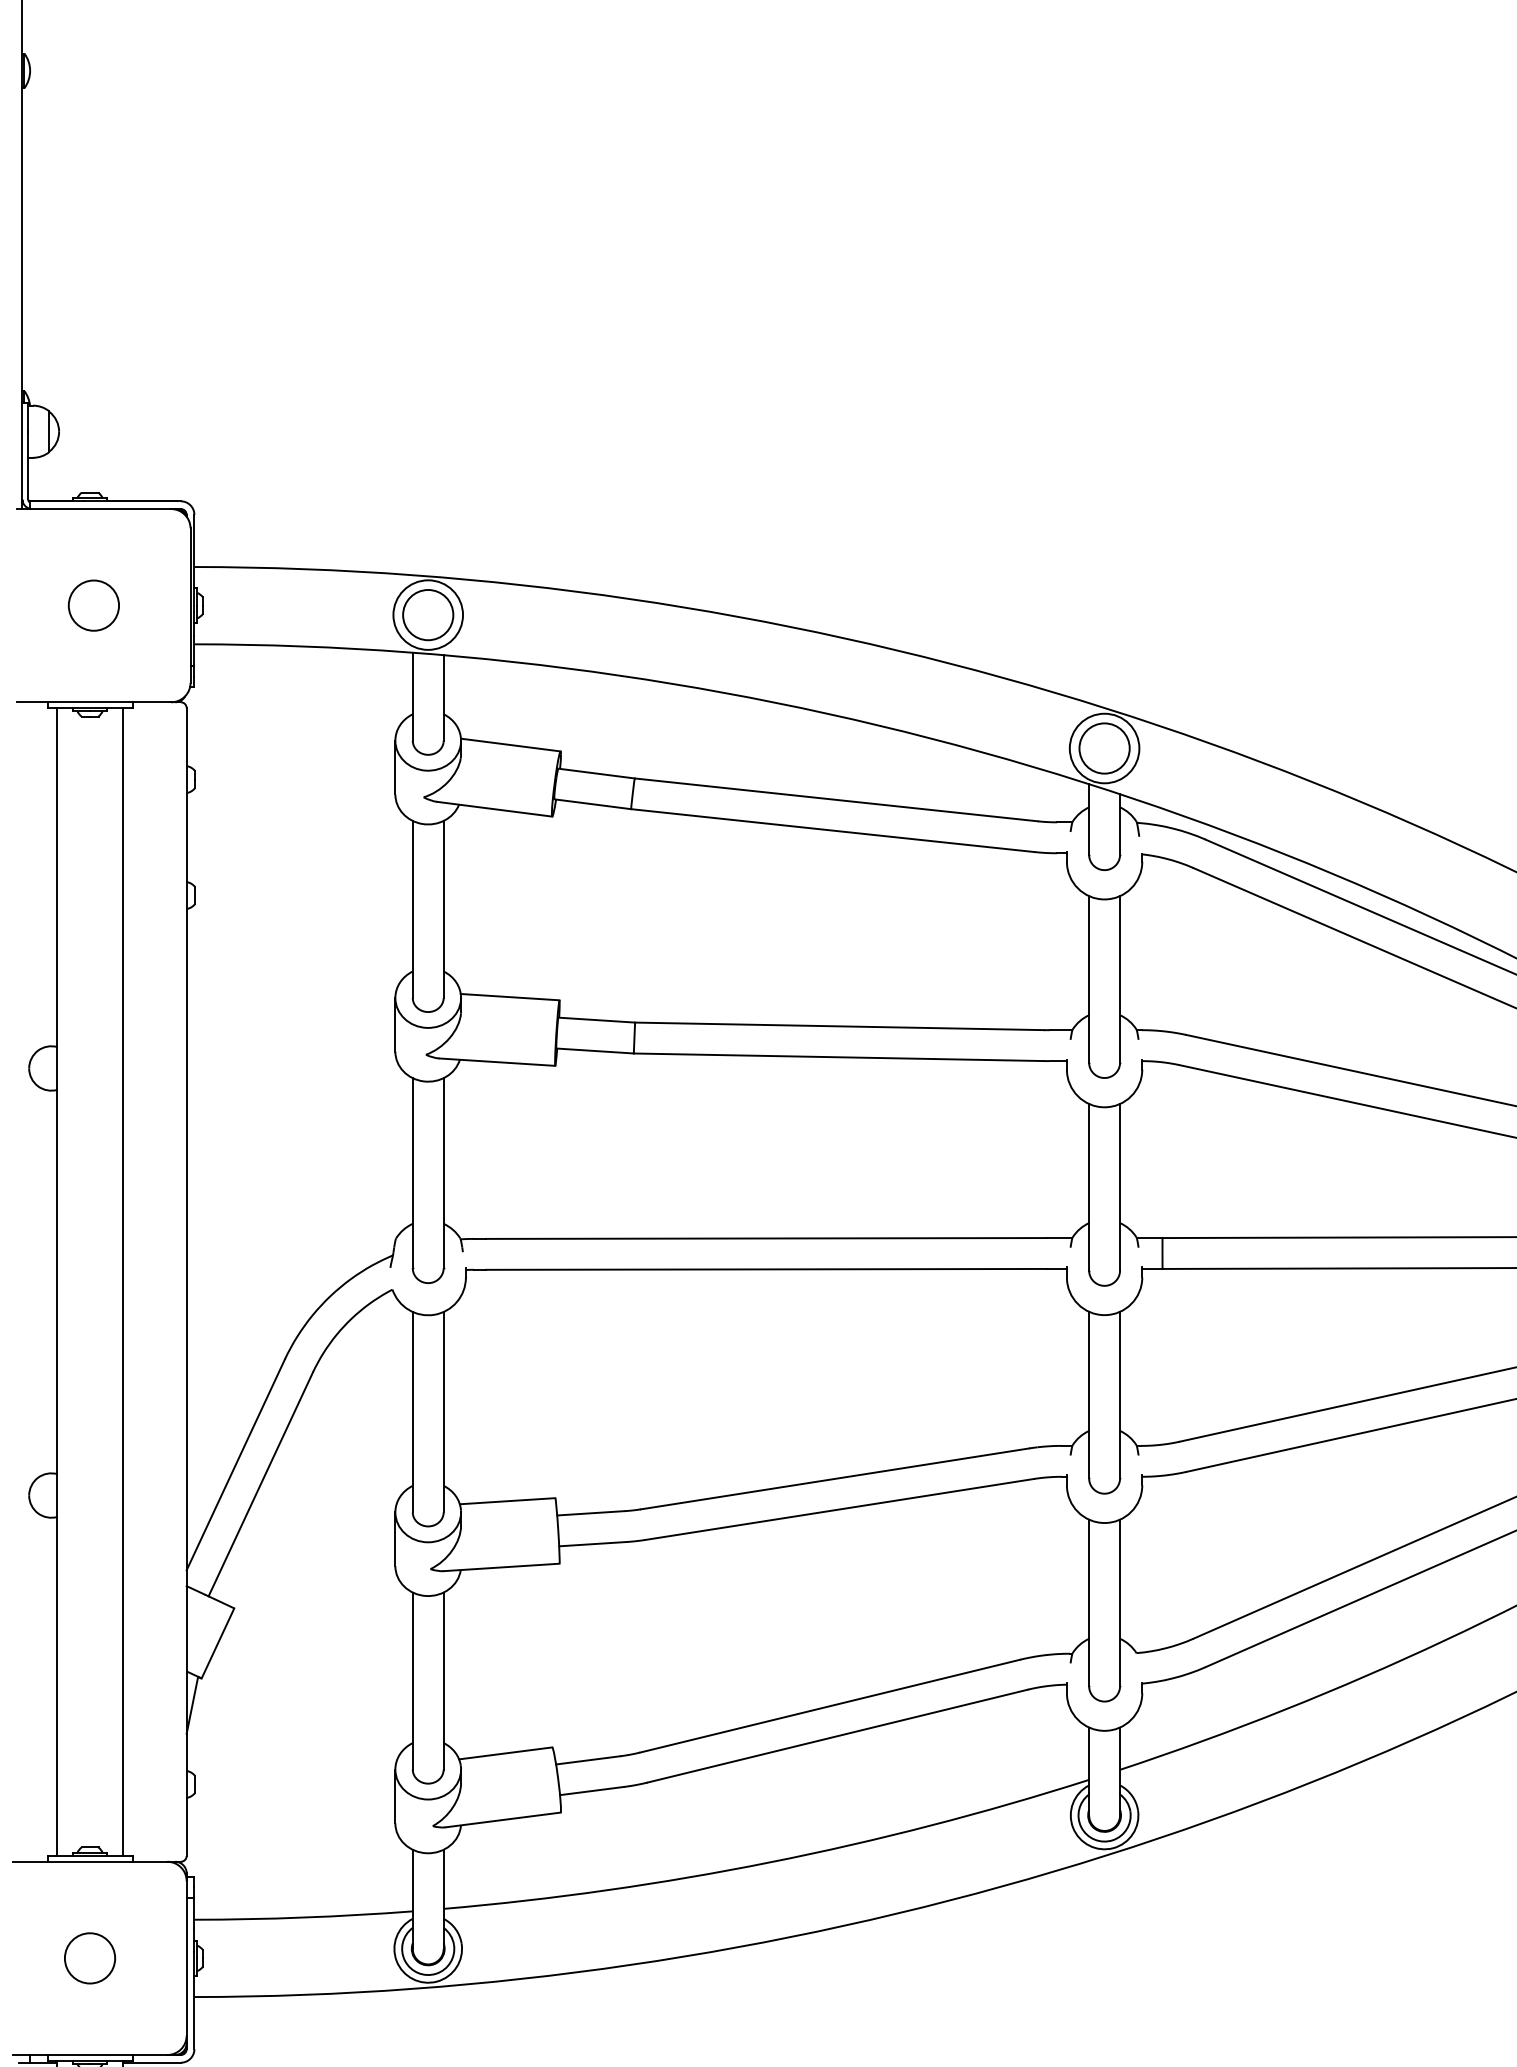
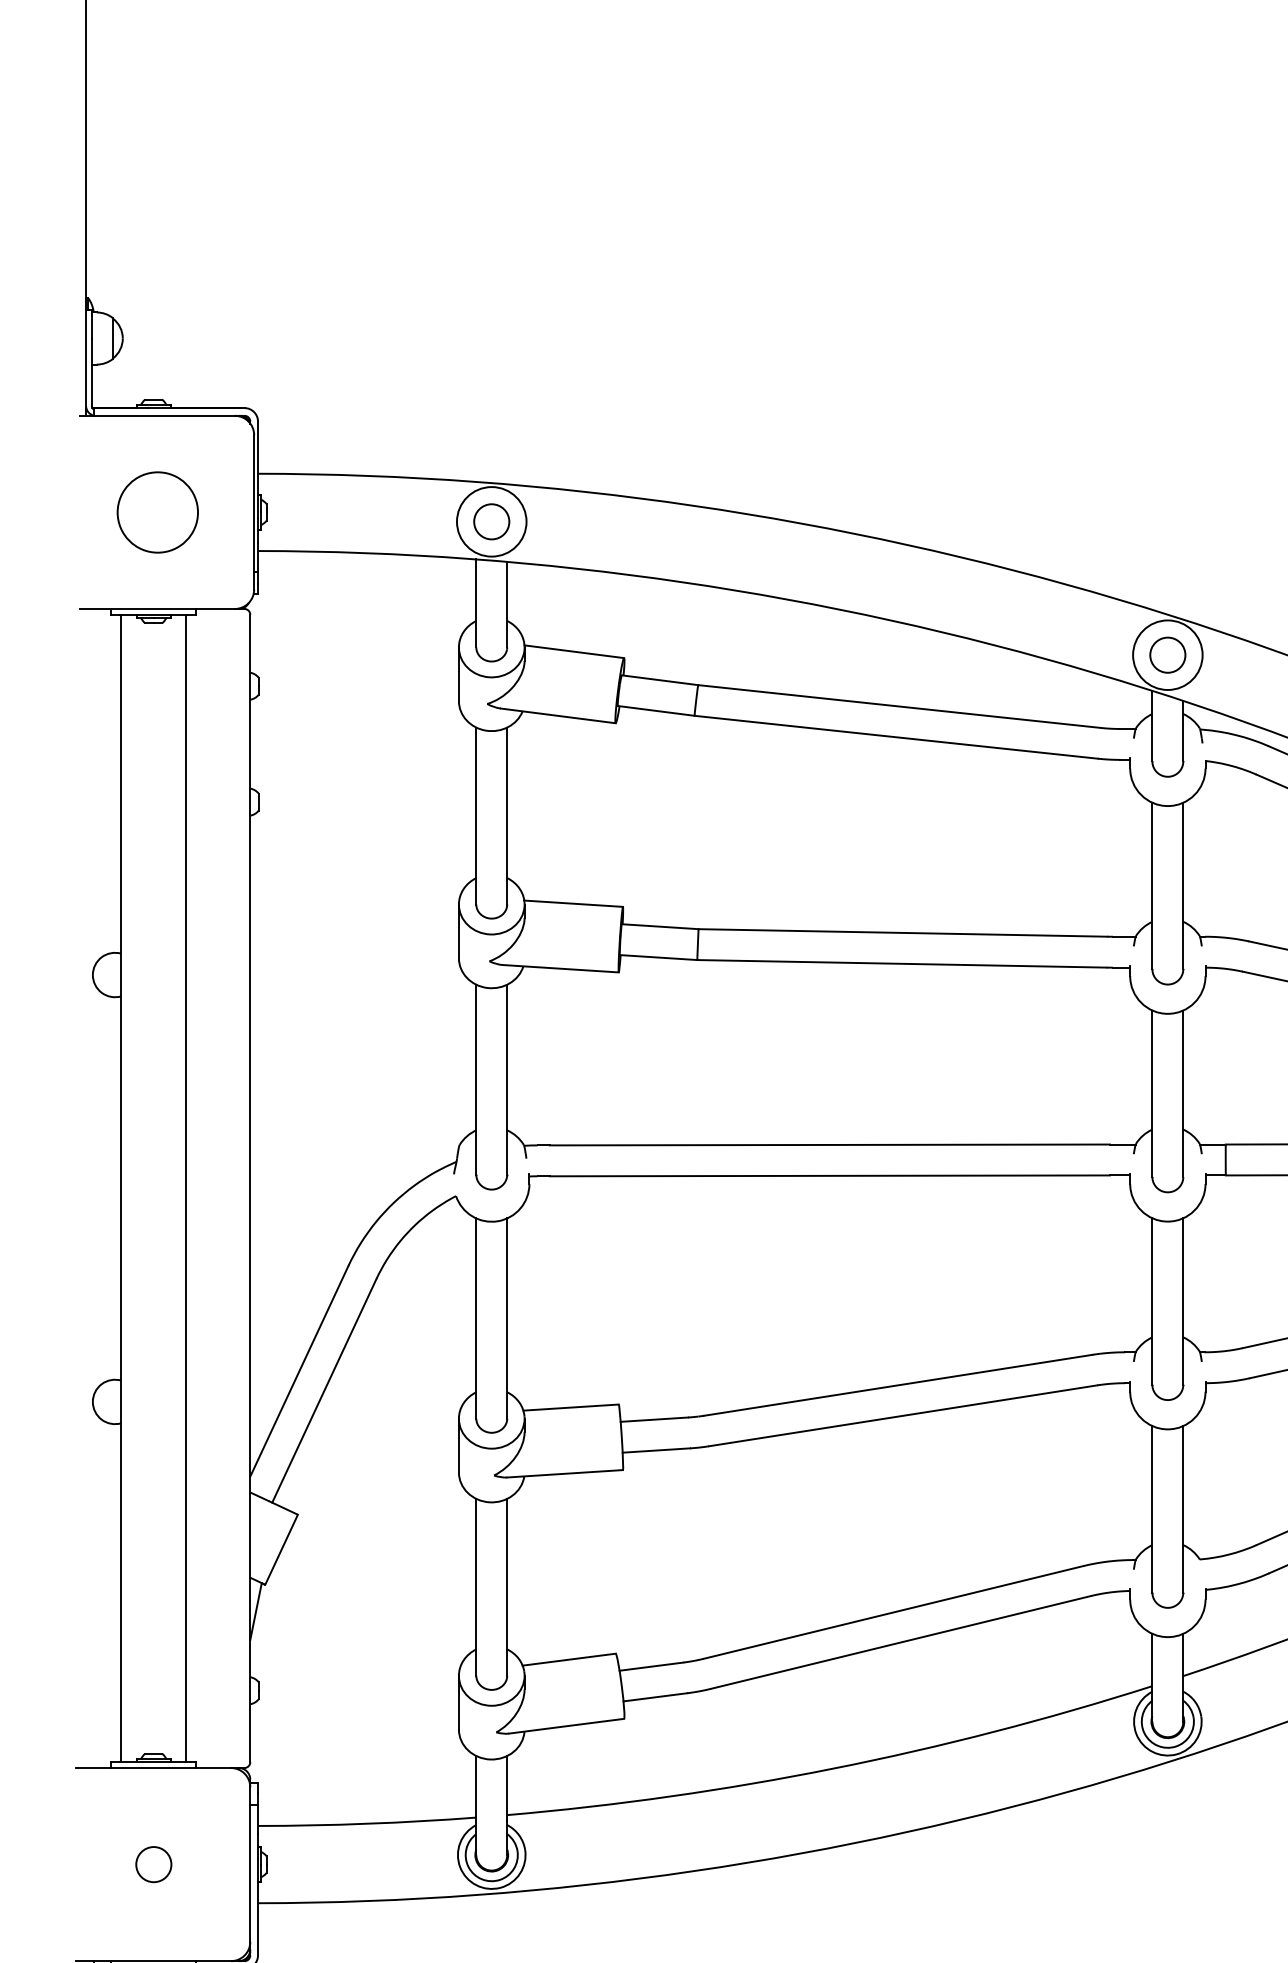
circle: (93, 605) -> (157, 512), size x1.6
circle: (428, 614) -> (492, 521), size x0.7
circle: (1104, 748) -> (1167, 655), size x0.7
circle: (90, 1958) -> (154, 1864), size x0.7

